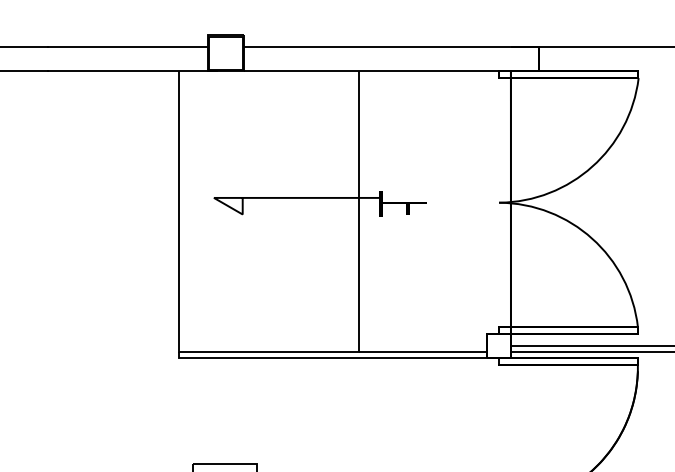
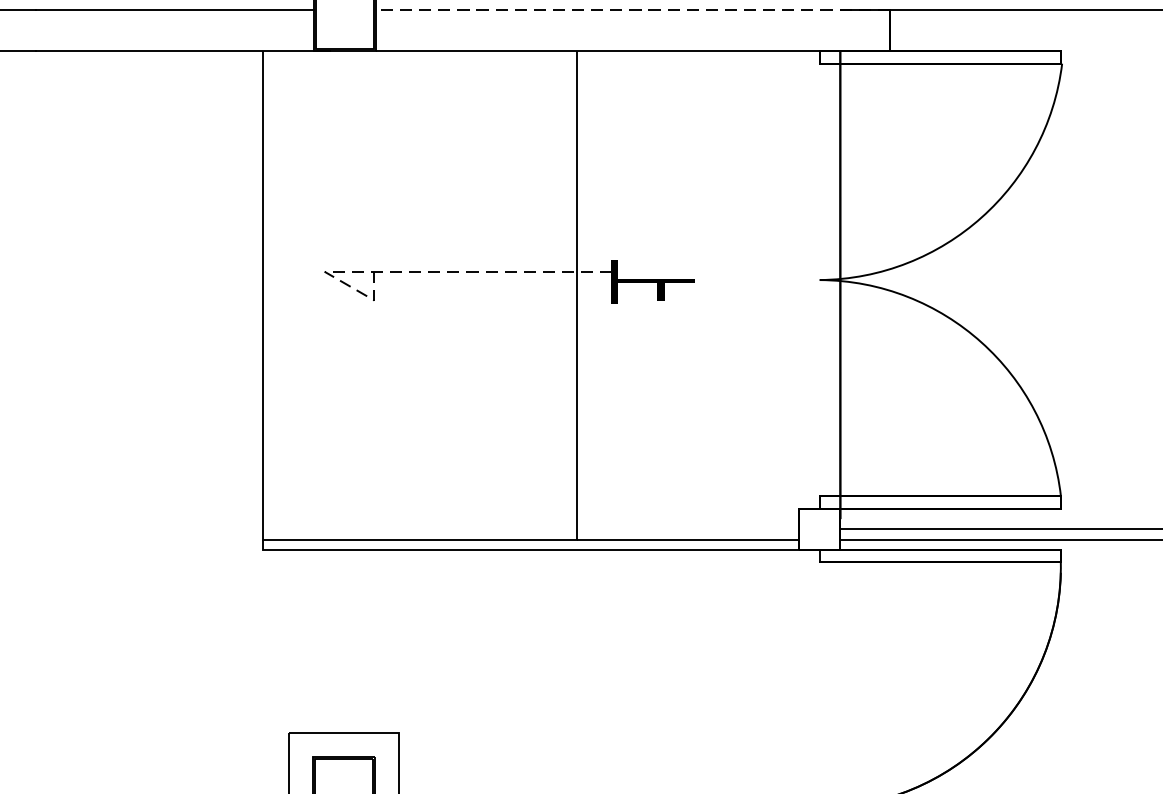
line: (390, 47) -> (631, 10), solid -> dashed
line: (269, 197) -> (420, 270), solid -> dashed

